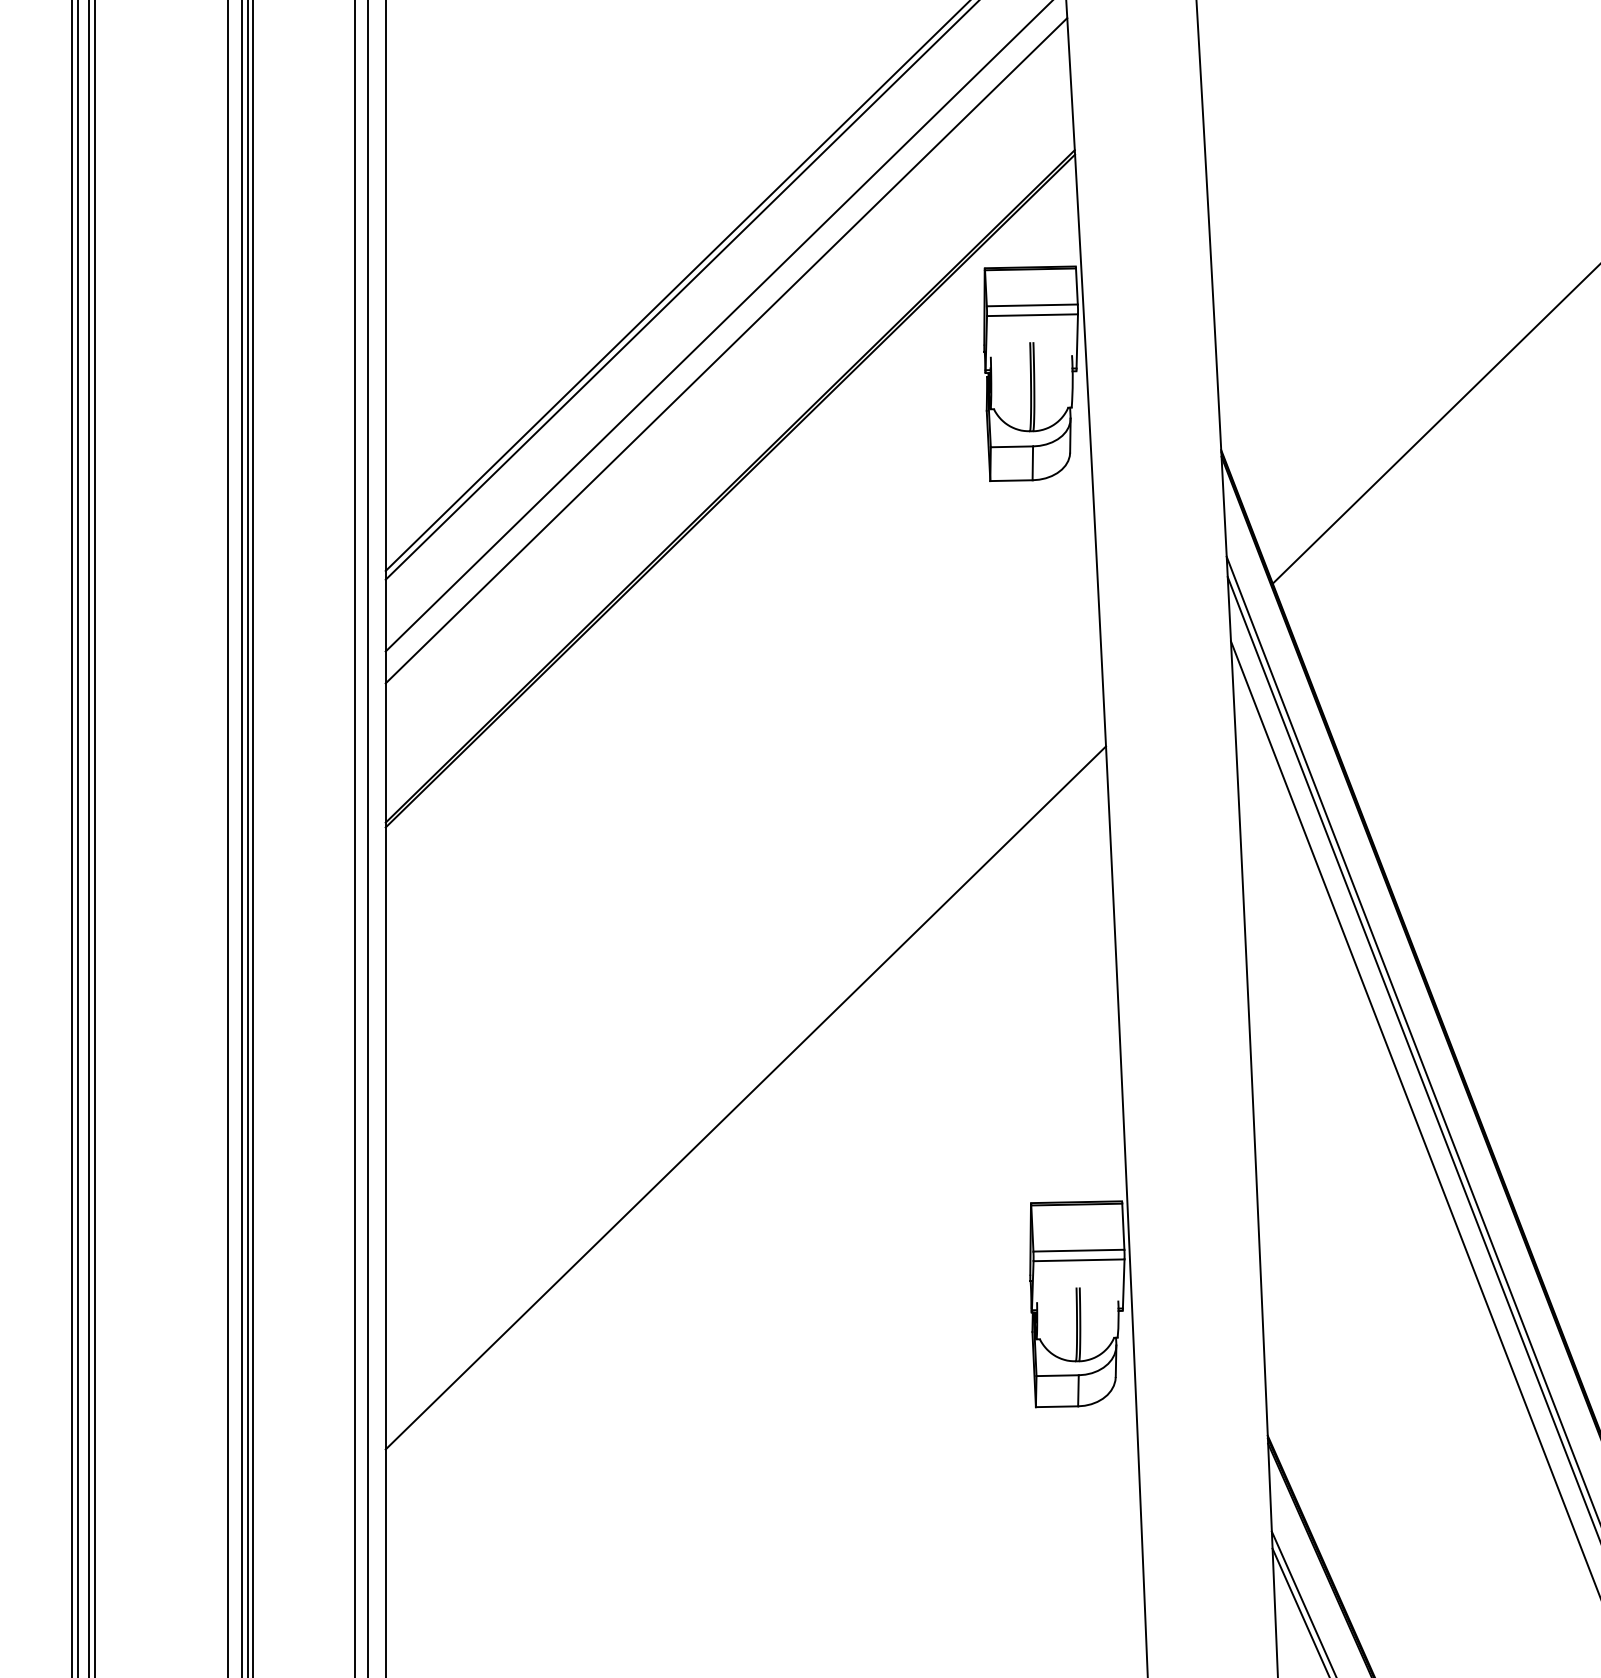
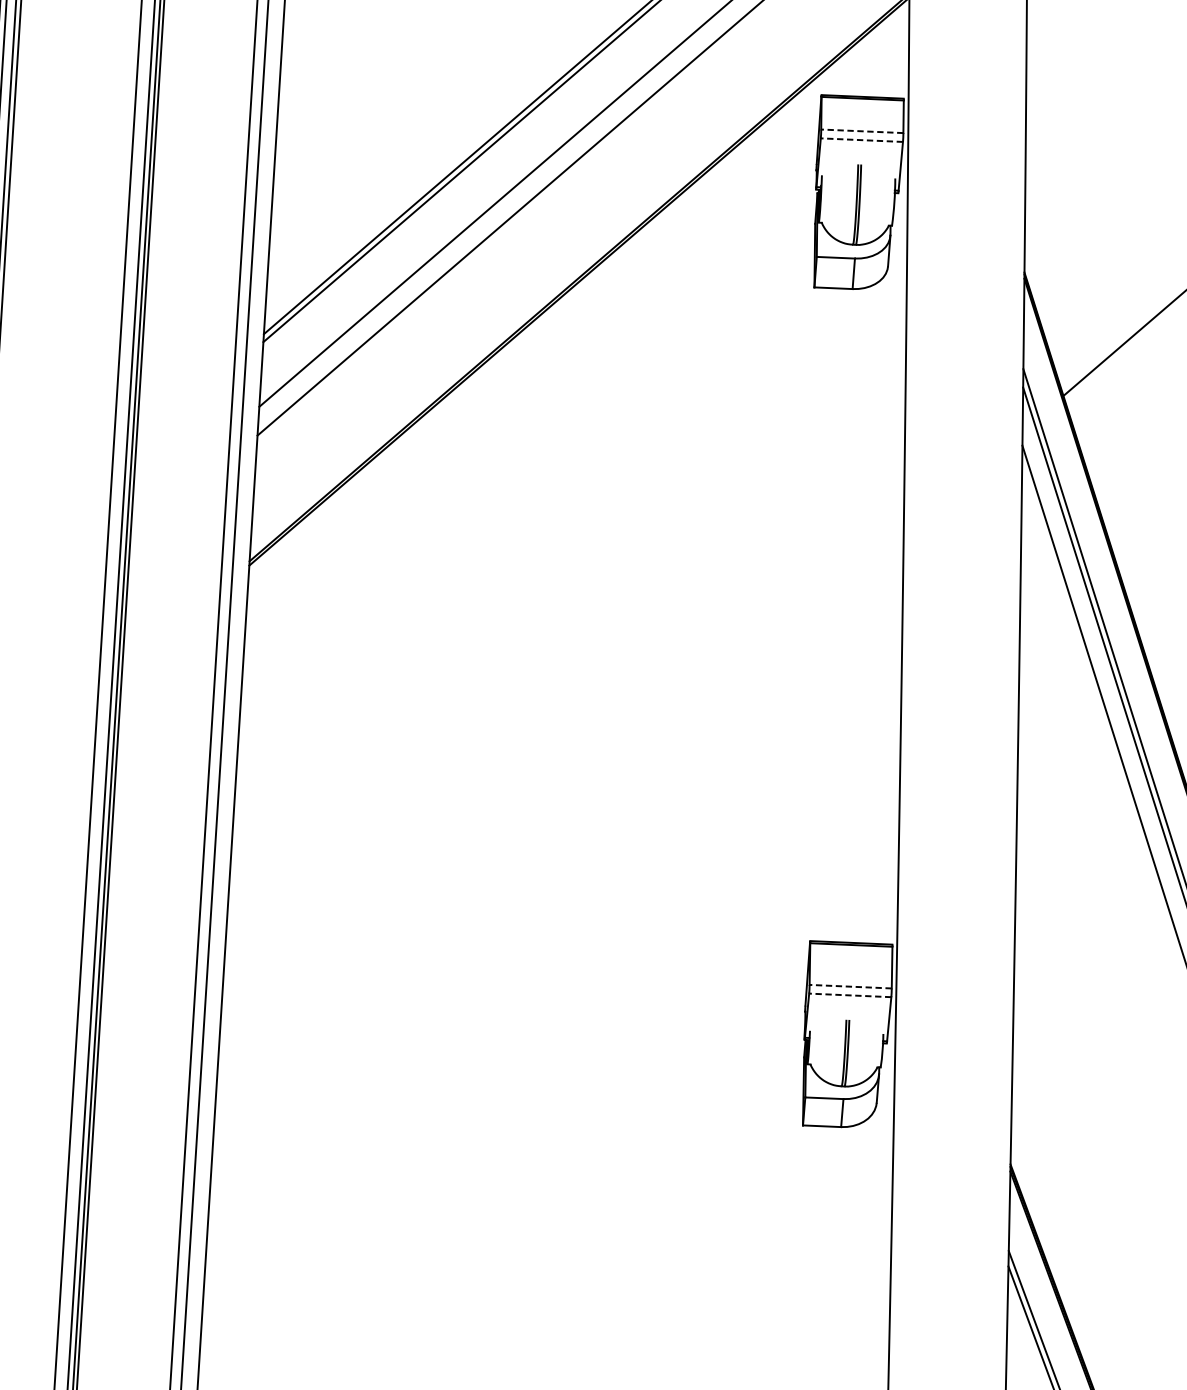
line: (1031, 305) -> (861, 131), solid -> dashed
line: (1032, 315) -> (861, 140), solid -> dashed
line: (745, 1097) -> (558, 829), removed
line: (1078, 1250) -> (850, 986), solid -> dashed
line: (1078, 1260) -> (849, 995), solid -> dashed

